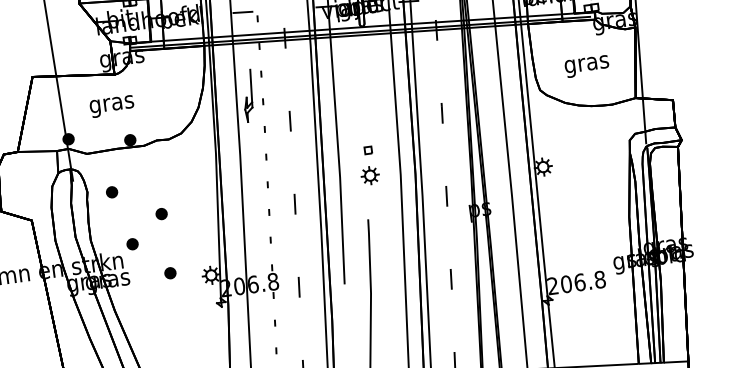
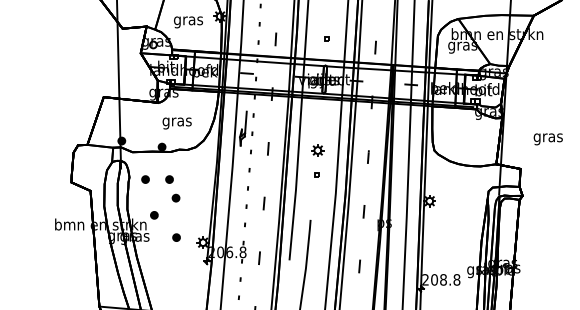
text: (585, 66) -> (547, 139), moved
text: (111, 106) -> (176, 123), moved
part: (369, 175) -> (317, 150), moved
part: (148, 187) -> (169, 179), added
text: (579, 281) -> (443, 279), 206.8 -> 208.8

